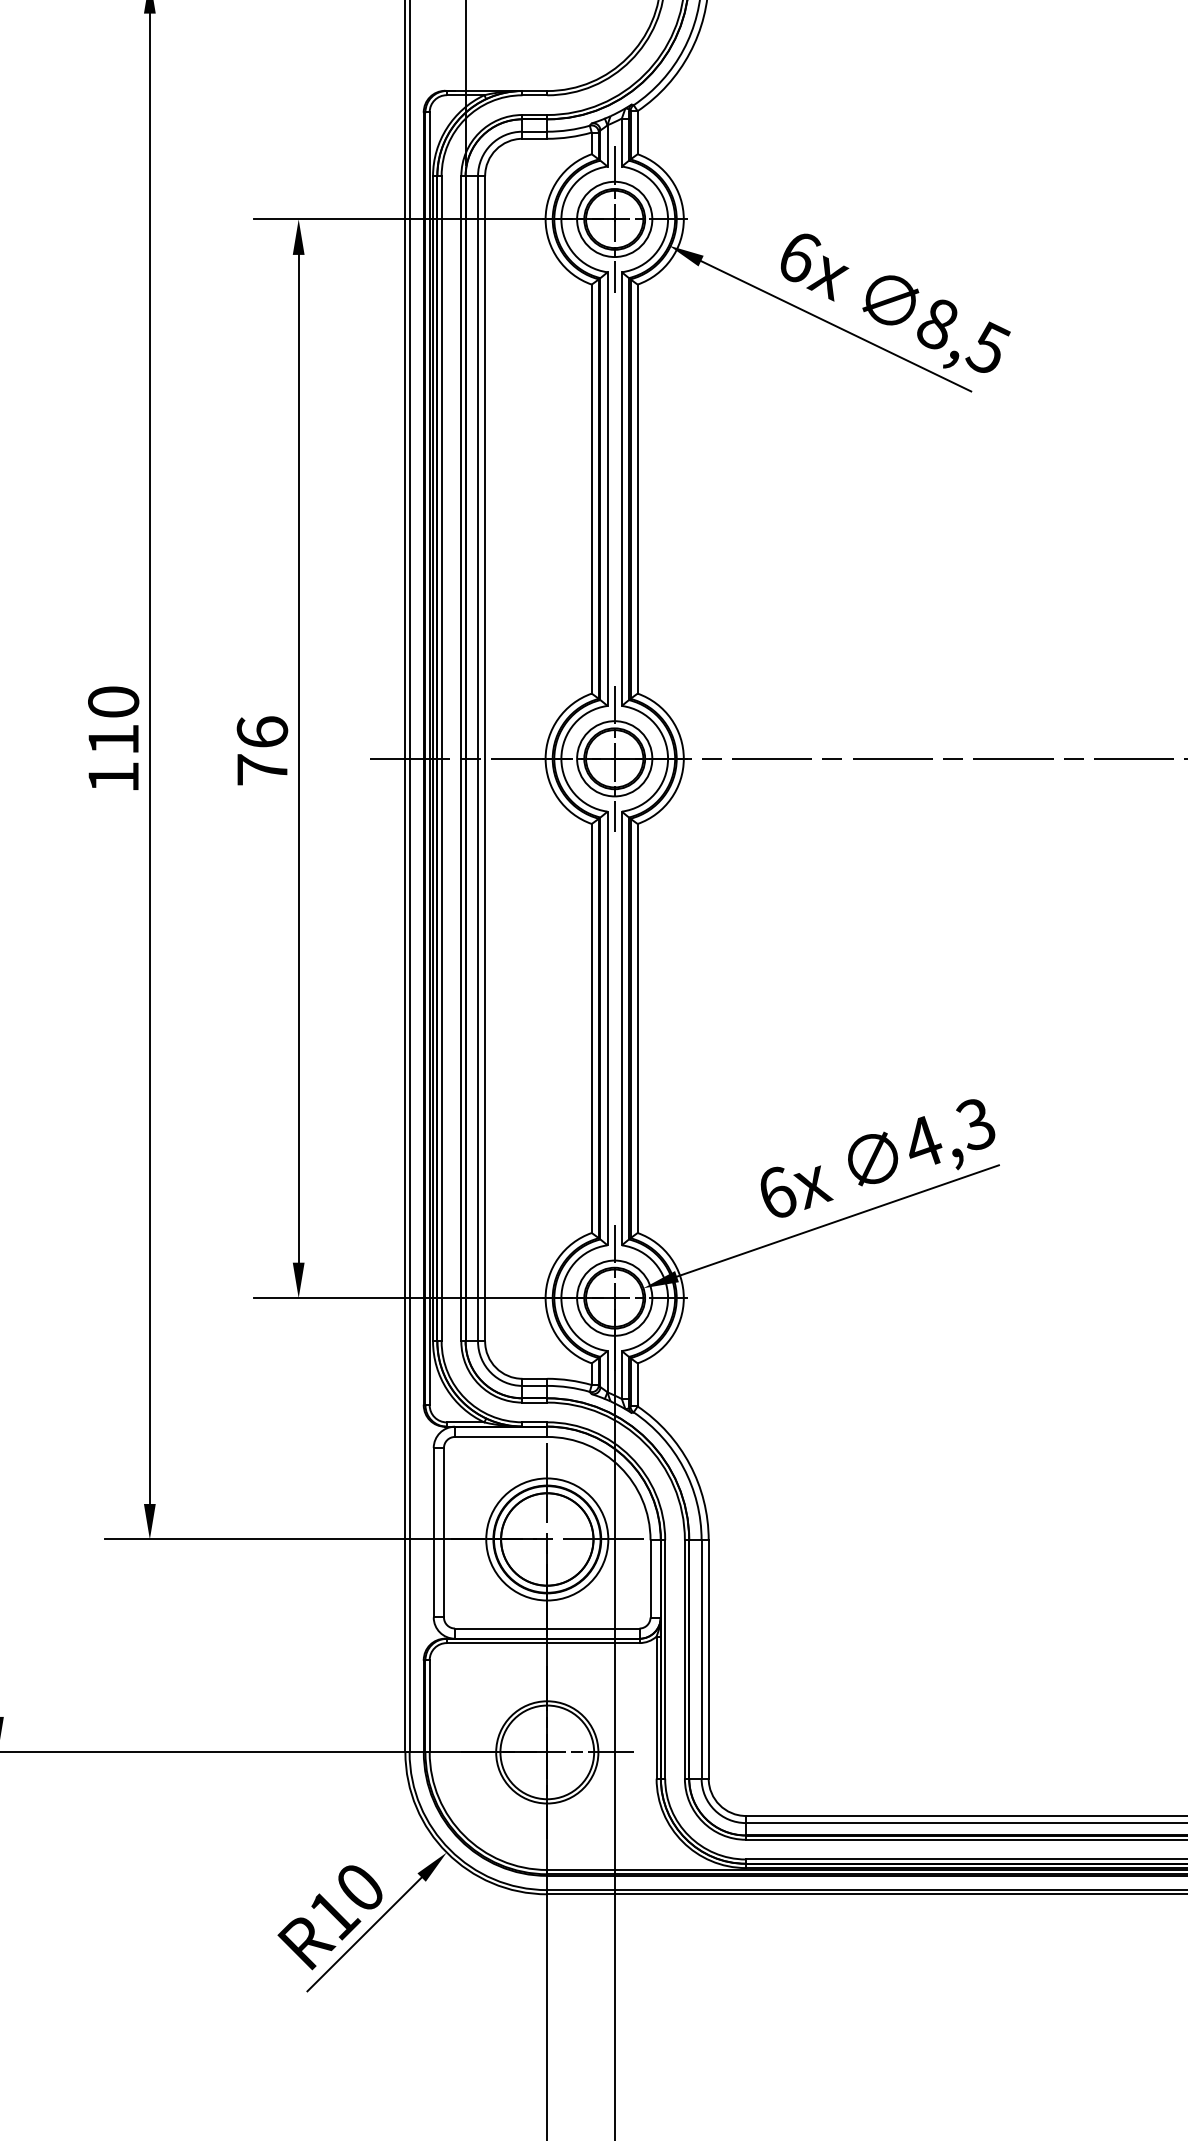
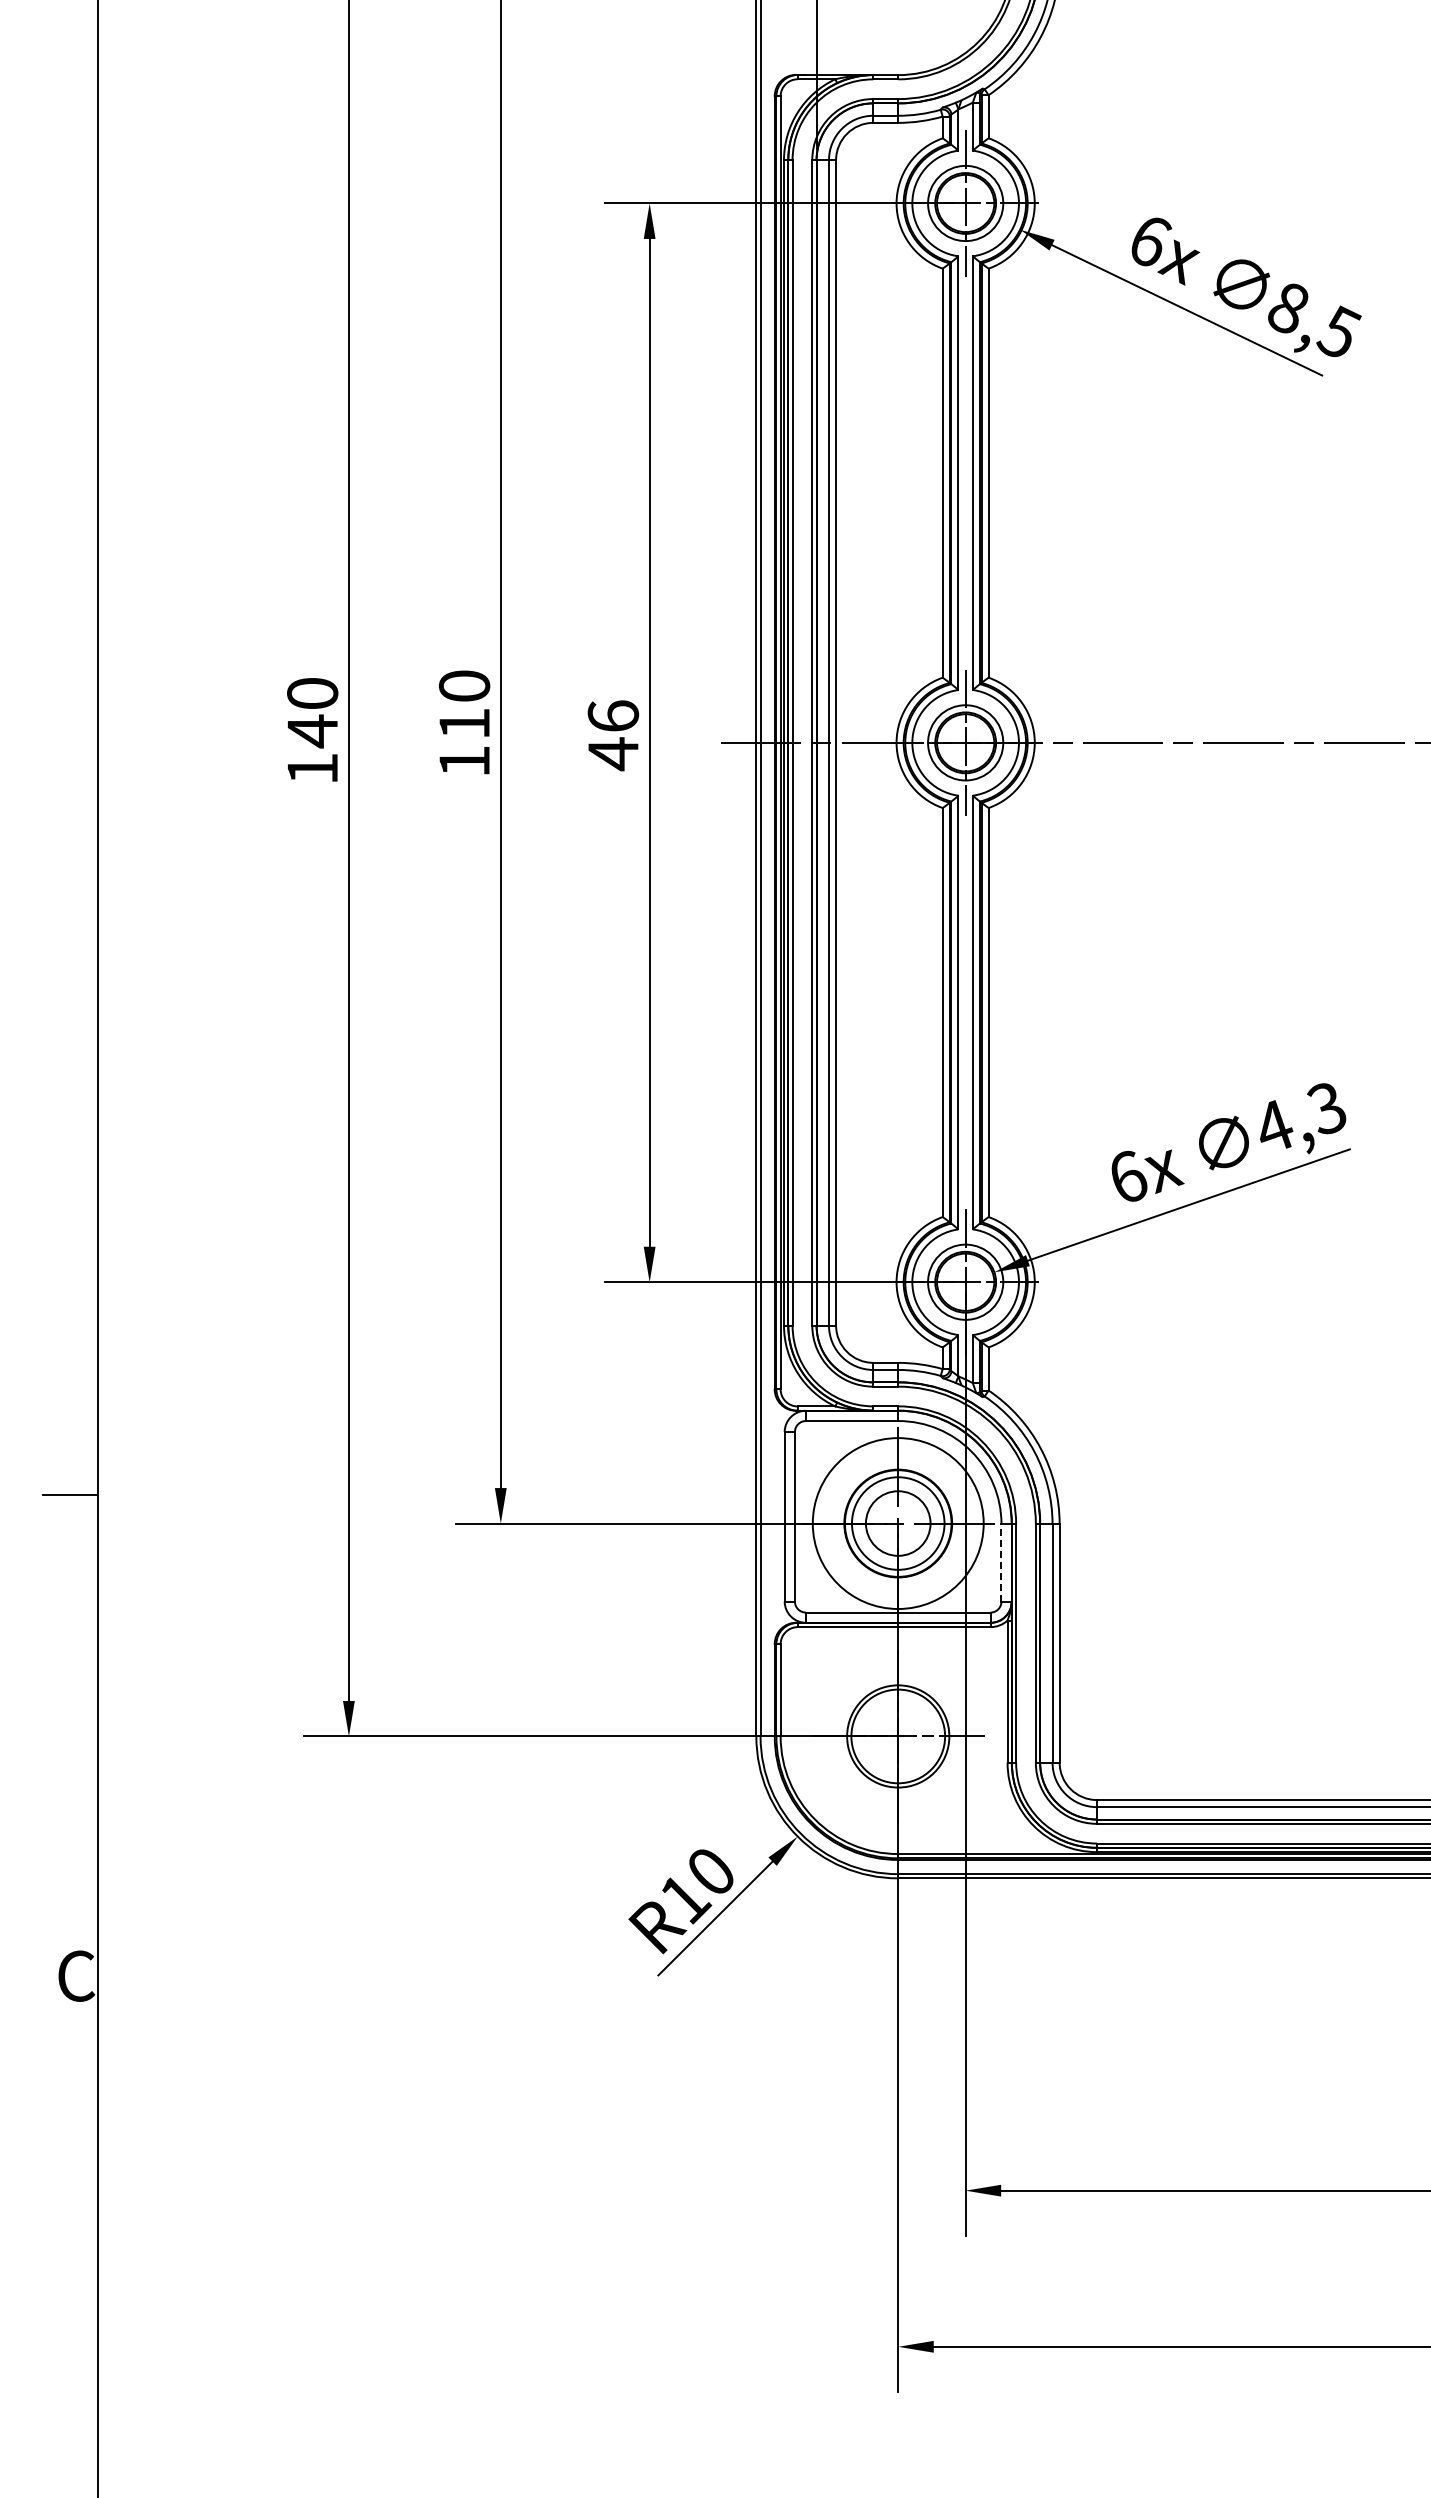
text: (262, 770) -> (613, 754), 76 -> 46
circle: (547, 1539) -> (898, 1523), size x0.7
circle: (547, 1539) -> (898, 1523), size x1.4
line: (650, 1578) -> (1001, 1562), solid -> dashed

